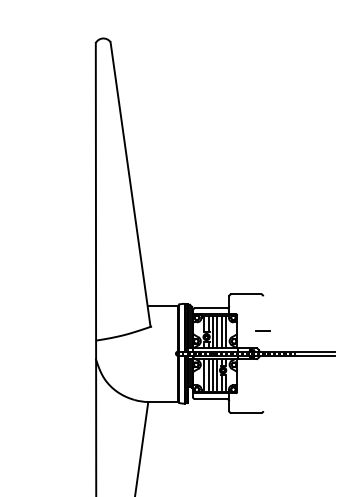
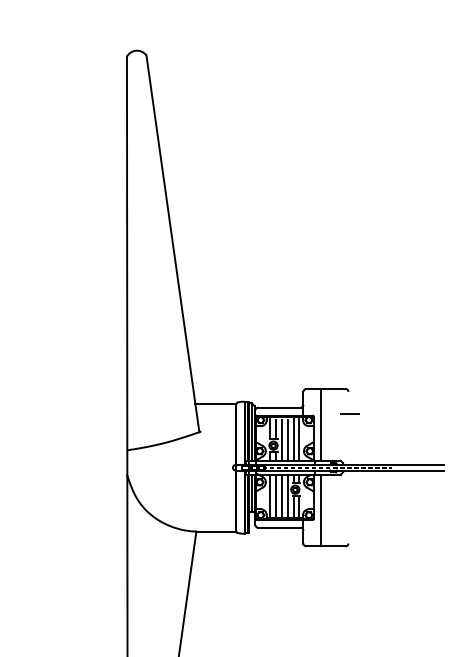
line: (242, 321) -> (320, 425), added
line: (262, 330) -> (348, 413), moved
line: (242, 386) -> (320, 511), added

